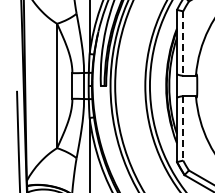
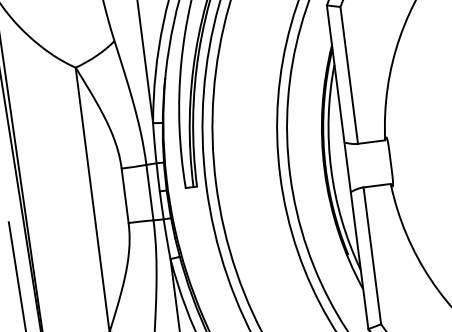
line: (183, 44) -> (350, 77), dashed -> solid
line: (183, 128) -> (373, 255), dashed -> solid

